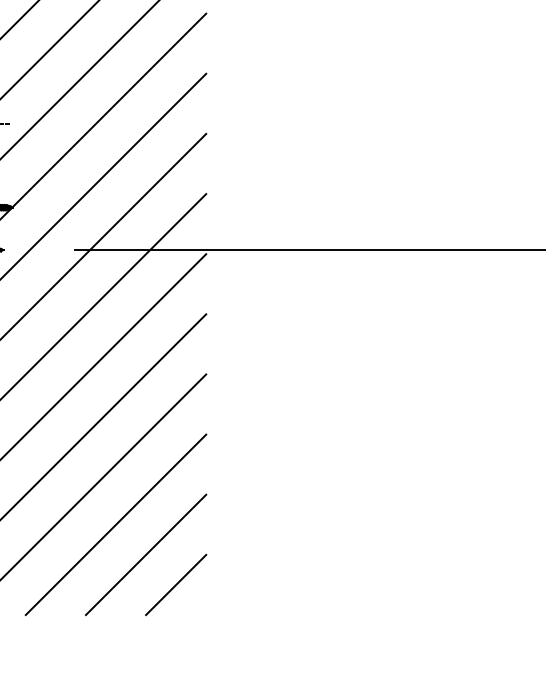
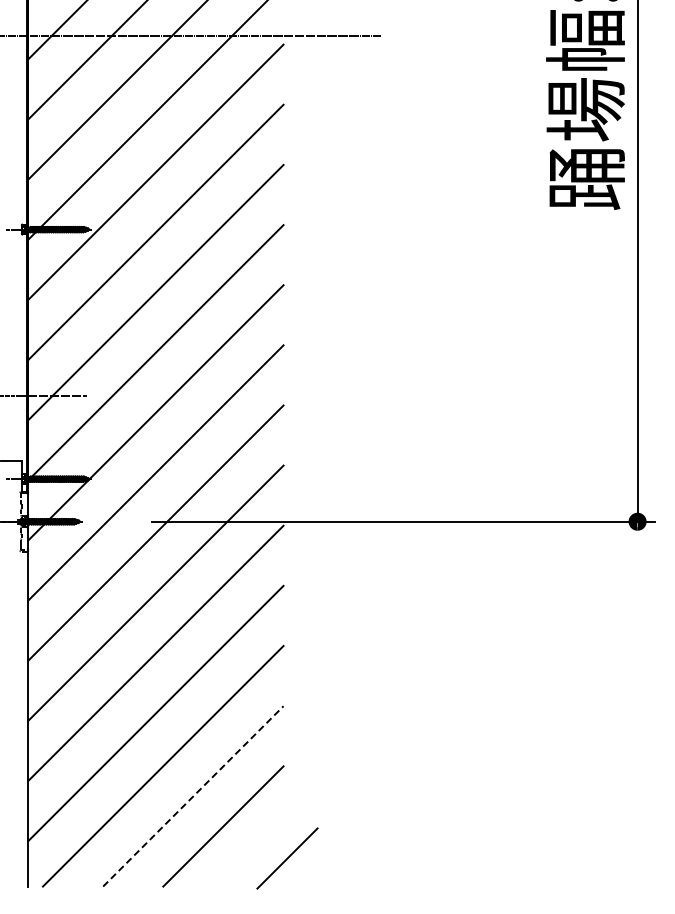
line: (116, 524) -> (193, 796), solid -> dashed
line: (176, 584) -> (287, 858), moved

